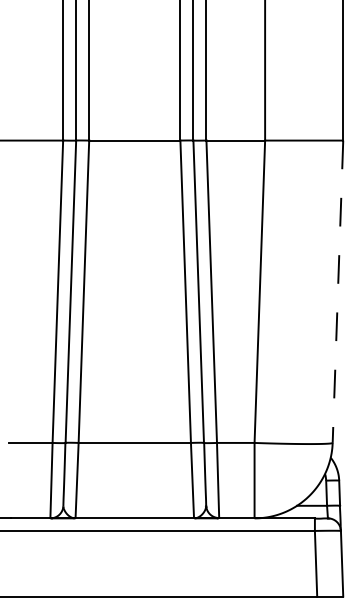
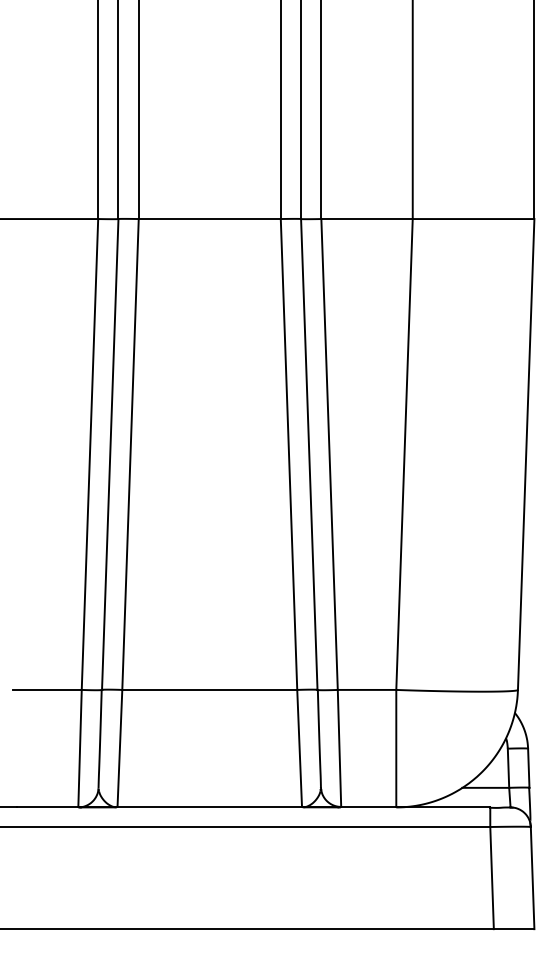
line: (337, 292) -> (525, 455), dashed -> solid

